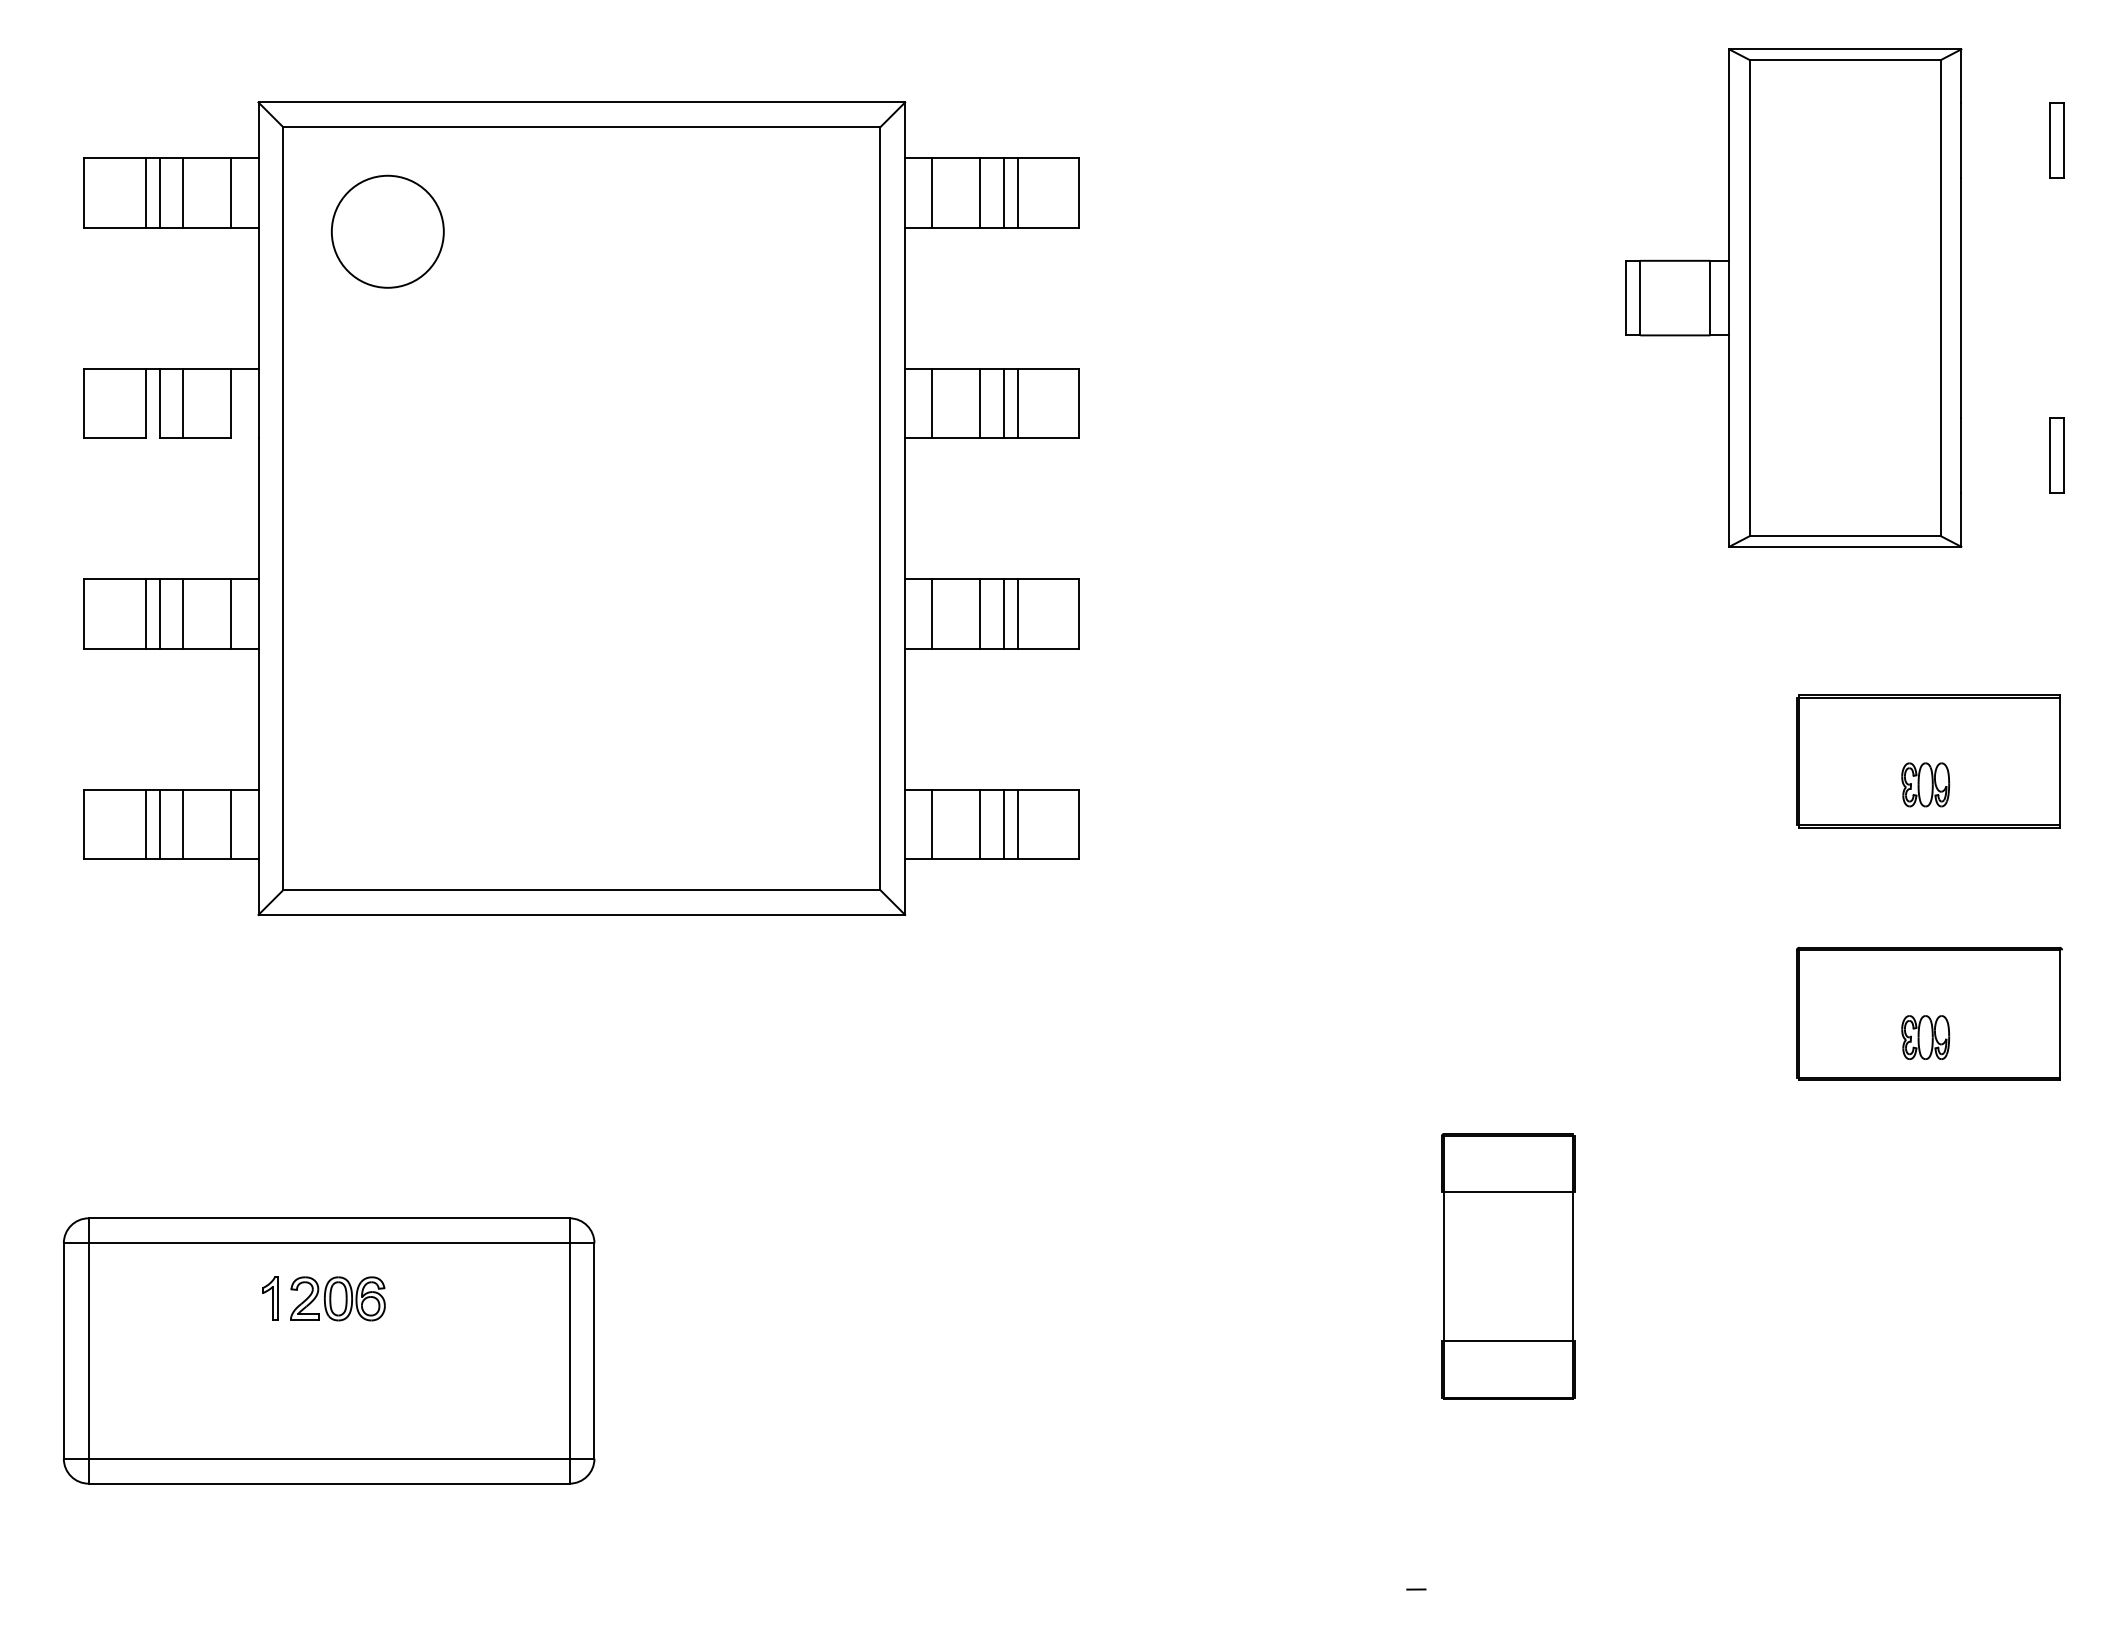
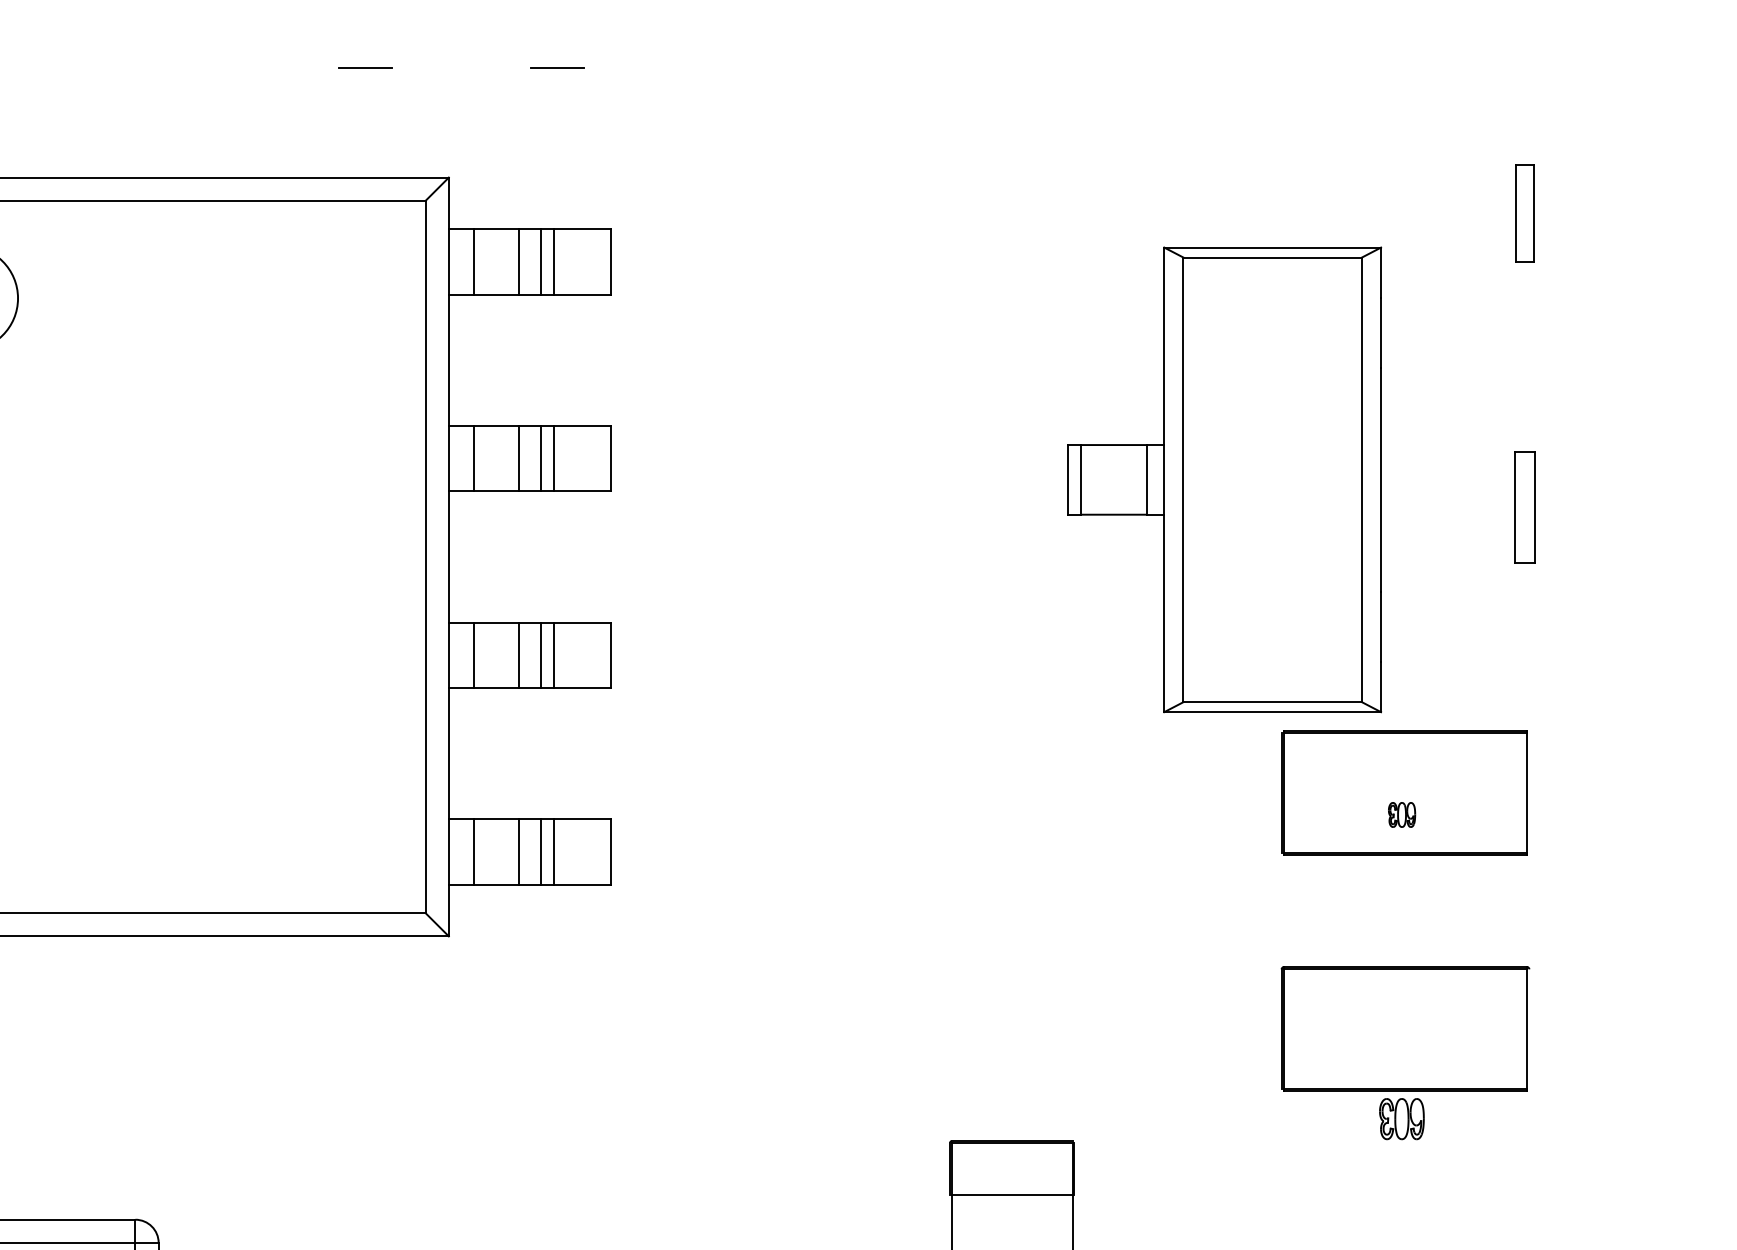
part: (2056, 140) -> (1524, 213), size x1.4
part: (1793, 297) -> (1224, 479), moved
part: (2056, 455) -> (1524, 507), size x1.6
part: (1925, 784) -> (1401, 814), size x0.6
part: (1925, 1037) -> (1401, 1119), moved

